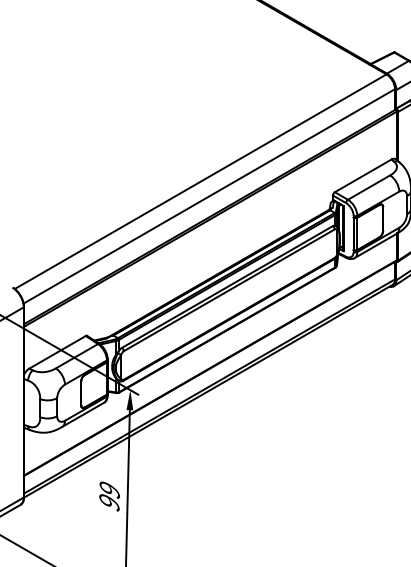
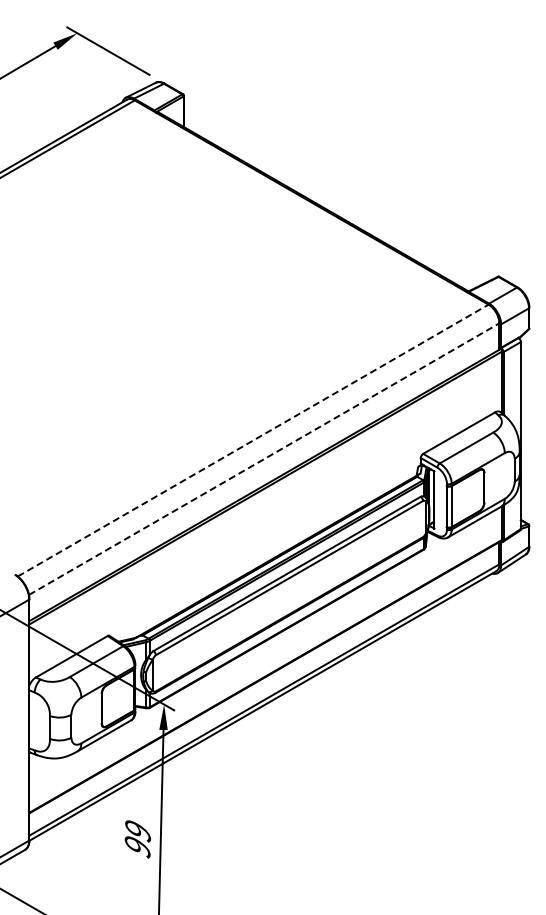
line: (200, 181) -> (253, 440), solid -> dashed
line: (209, 196) -> (264, 459), solid -> dashed

